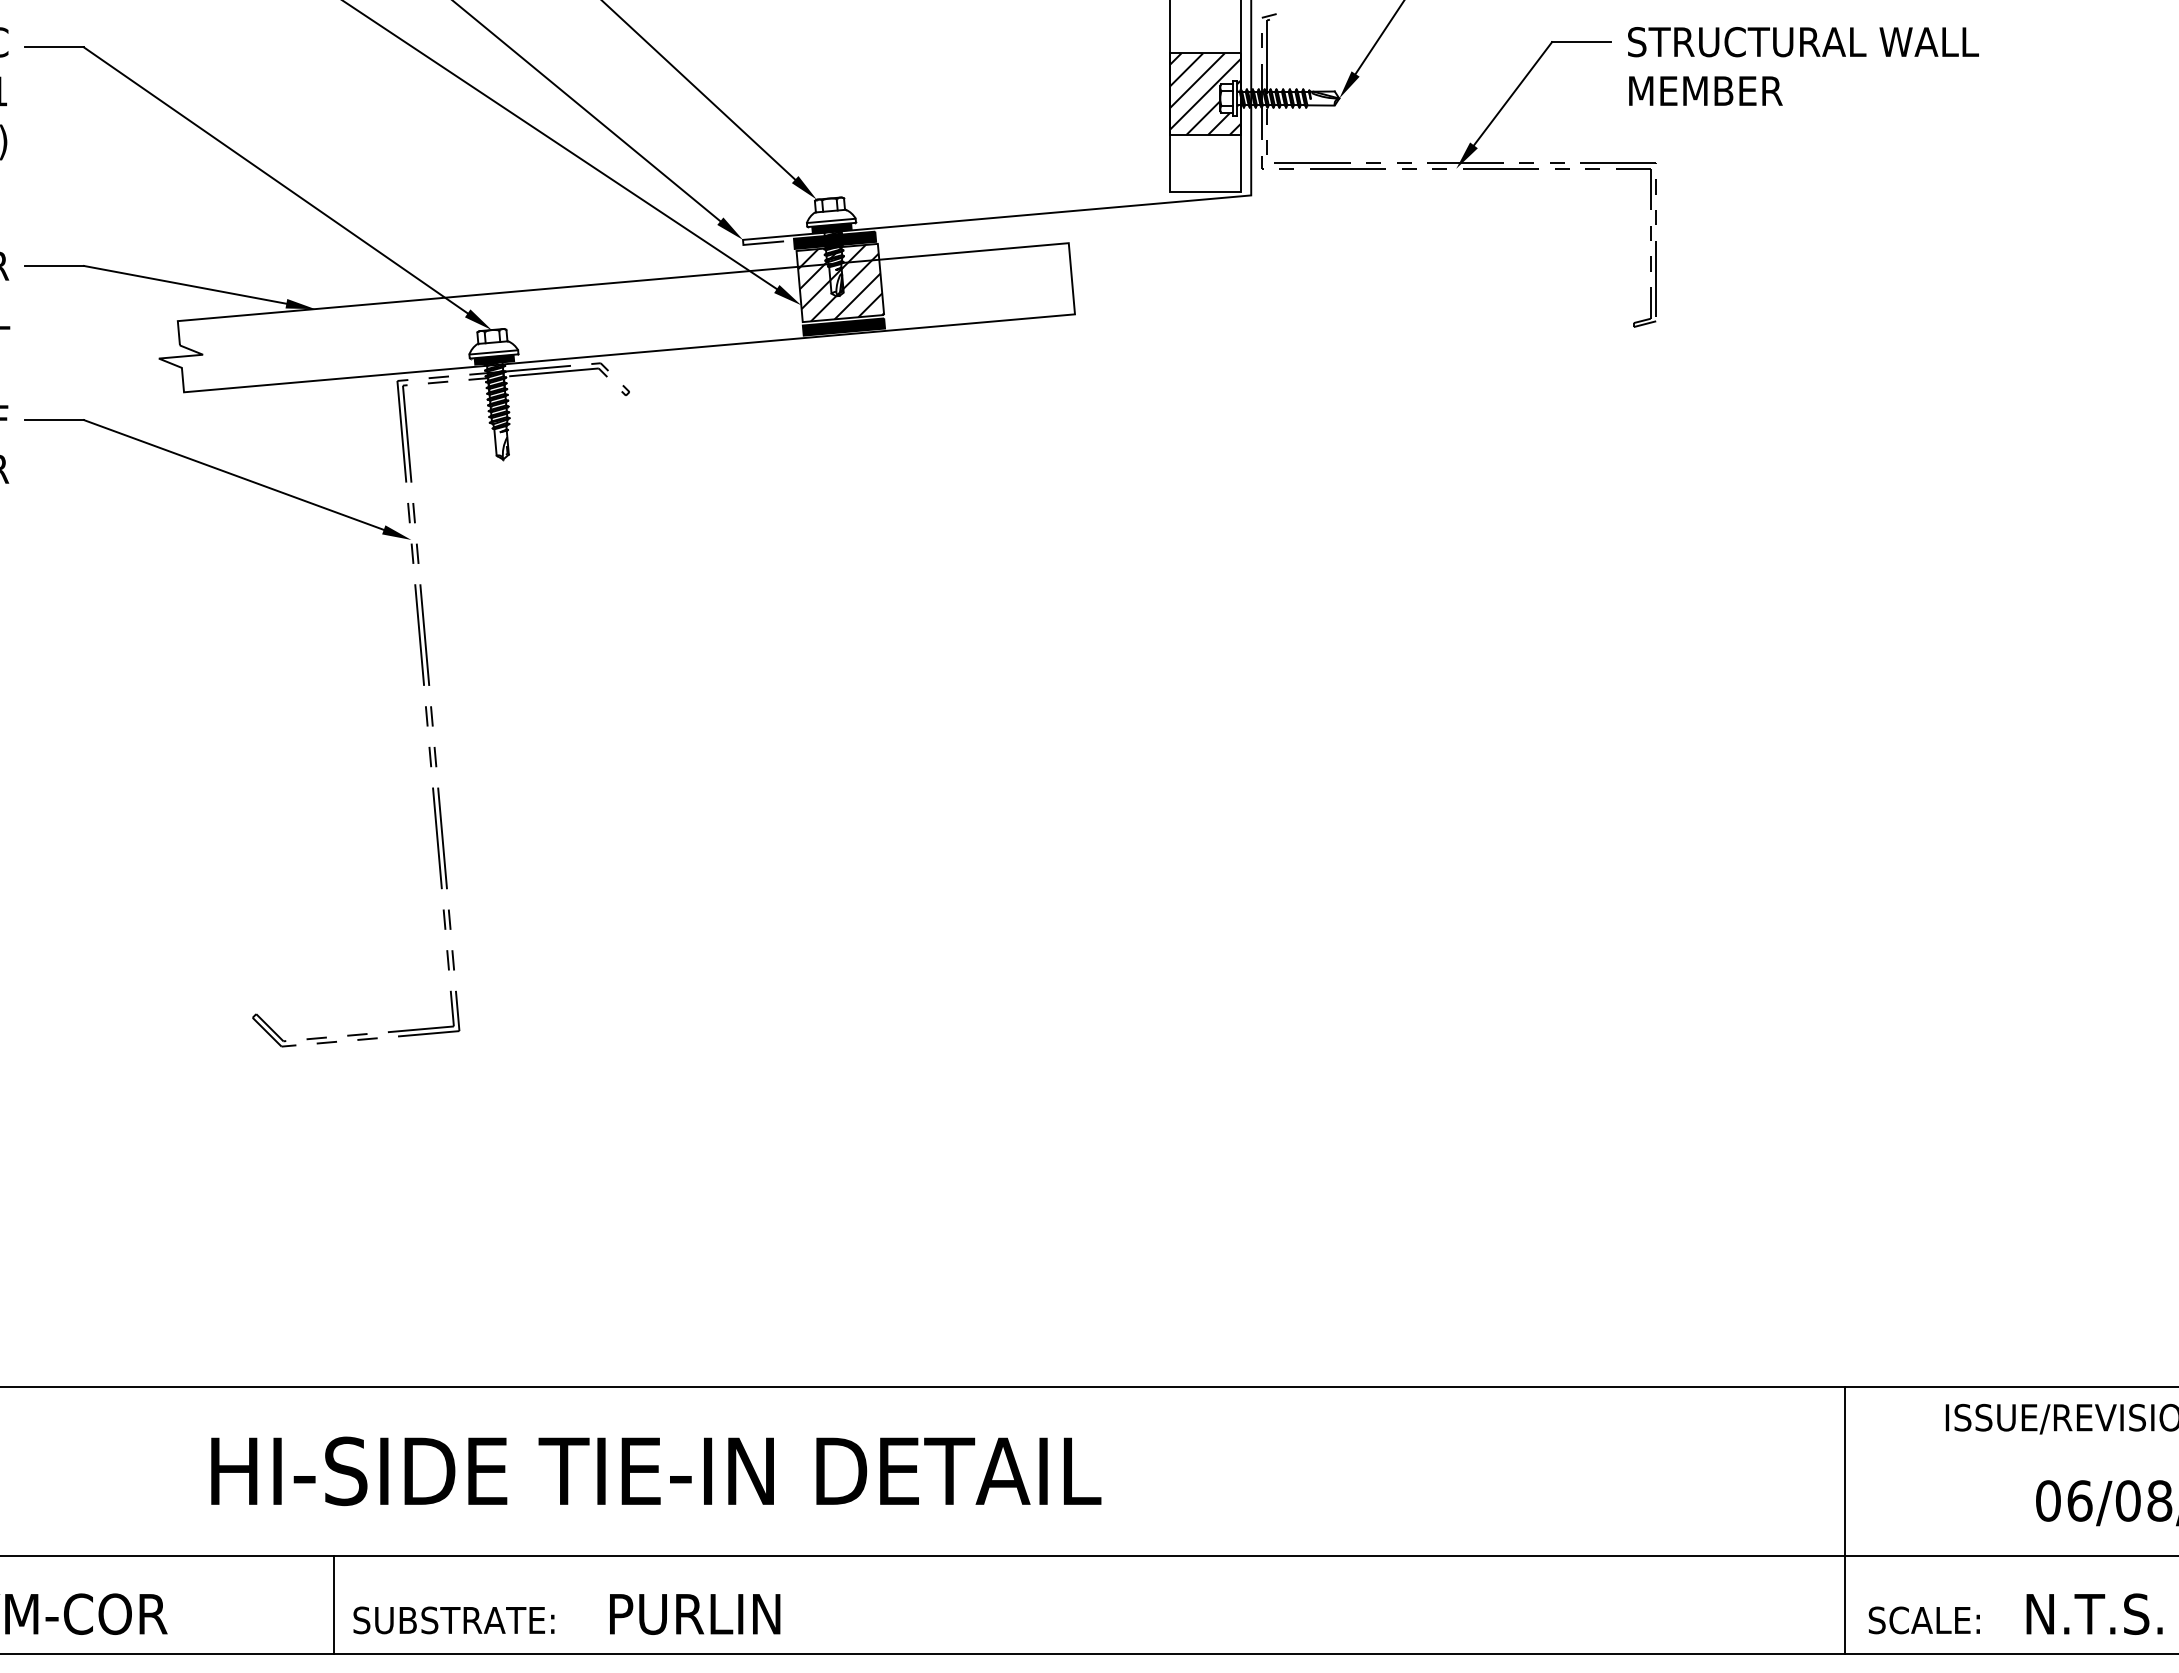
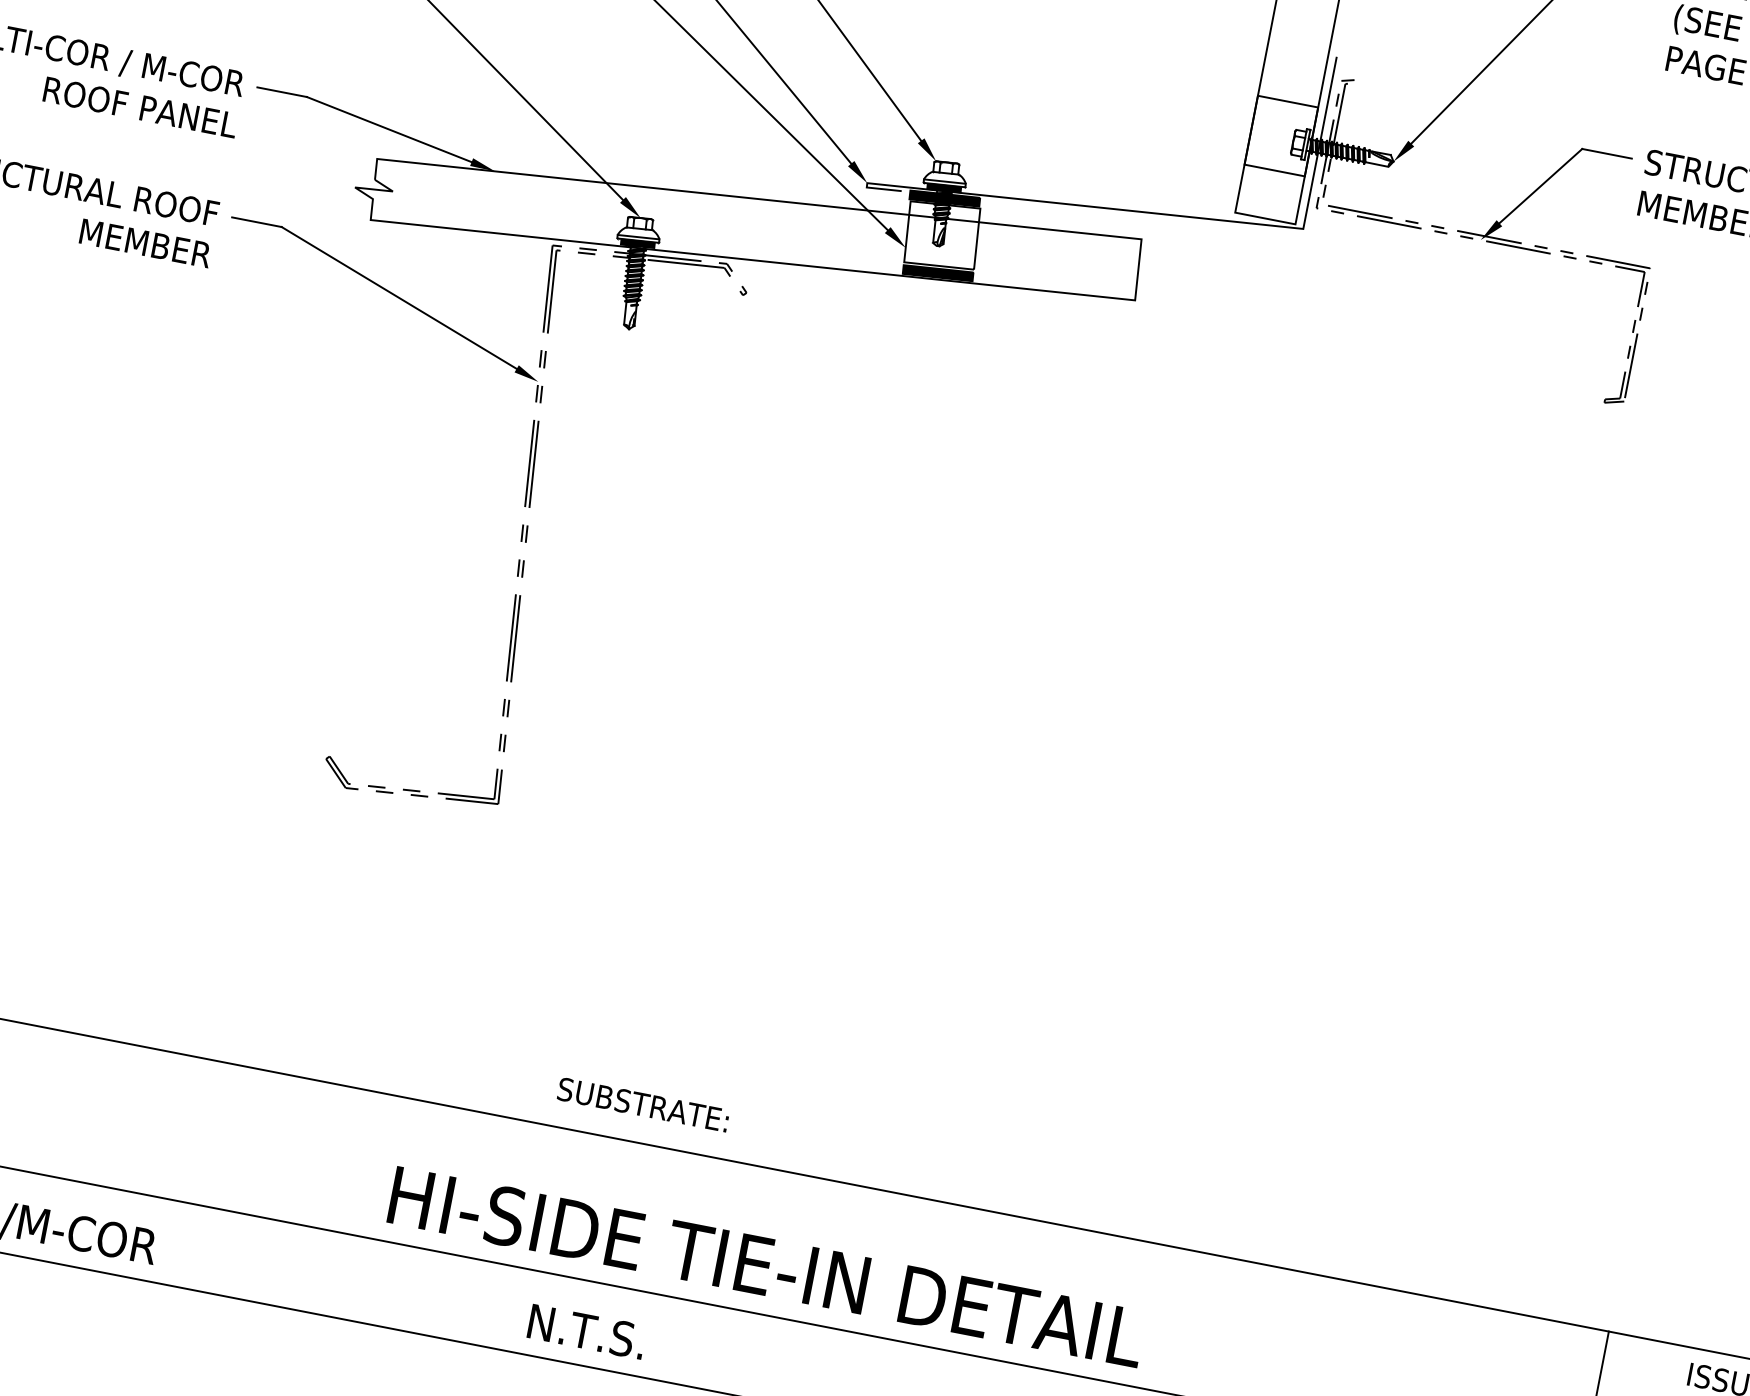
hatch: (1205, 94) -> (1281, 136), removed
hatch: (841, 282) -> (943, 235), removed
text: (656, 1471) -> (767, 1267), moved
line: (334, 1604) -> (298, 1267), removed
text: (697, 1613) -> (603, 1334), PURLIN -> N.T.S.
text: (453, 1620) -> (643, 1104), moved

